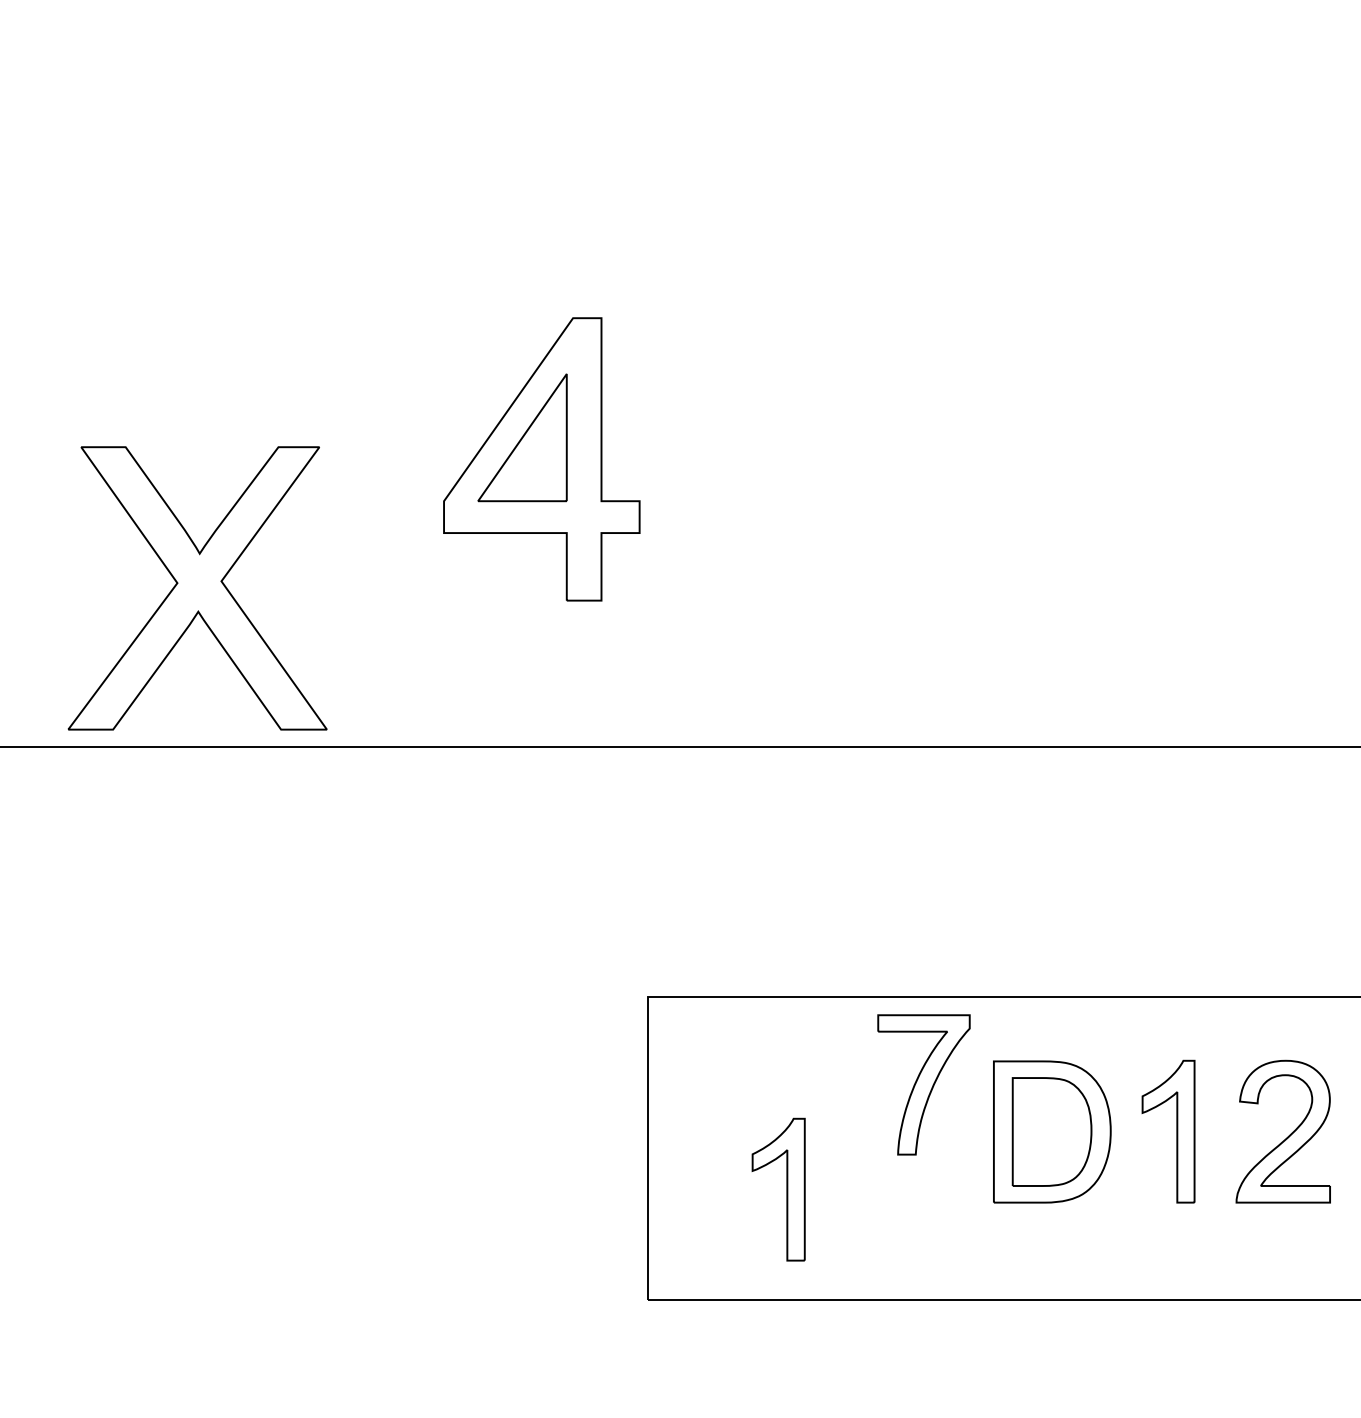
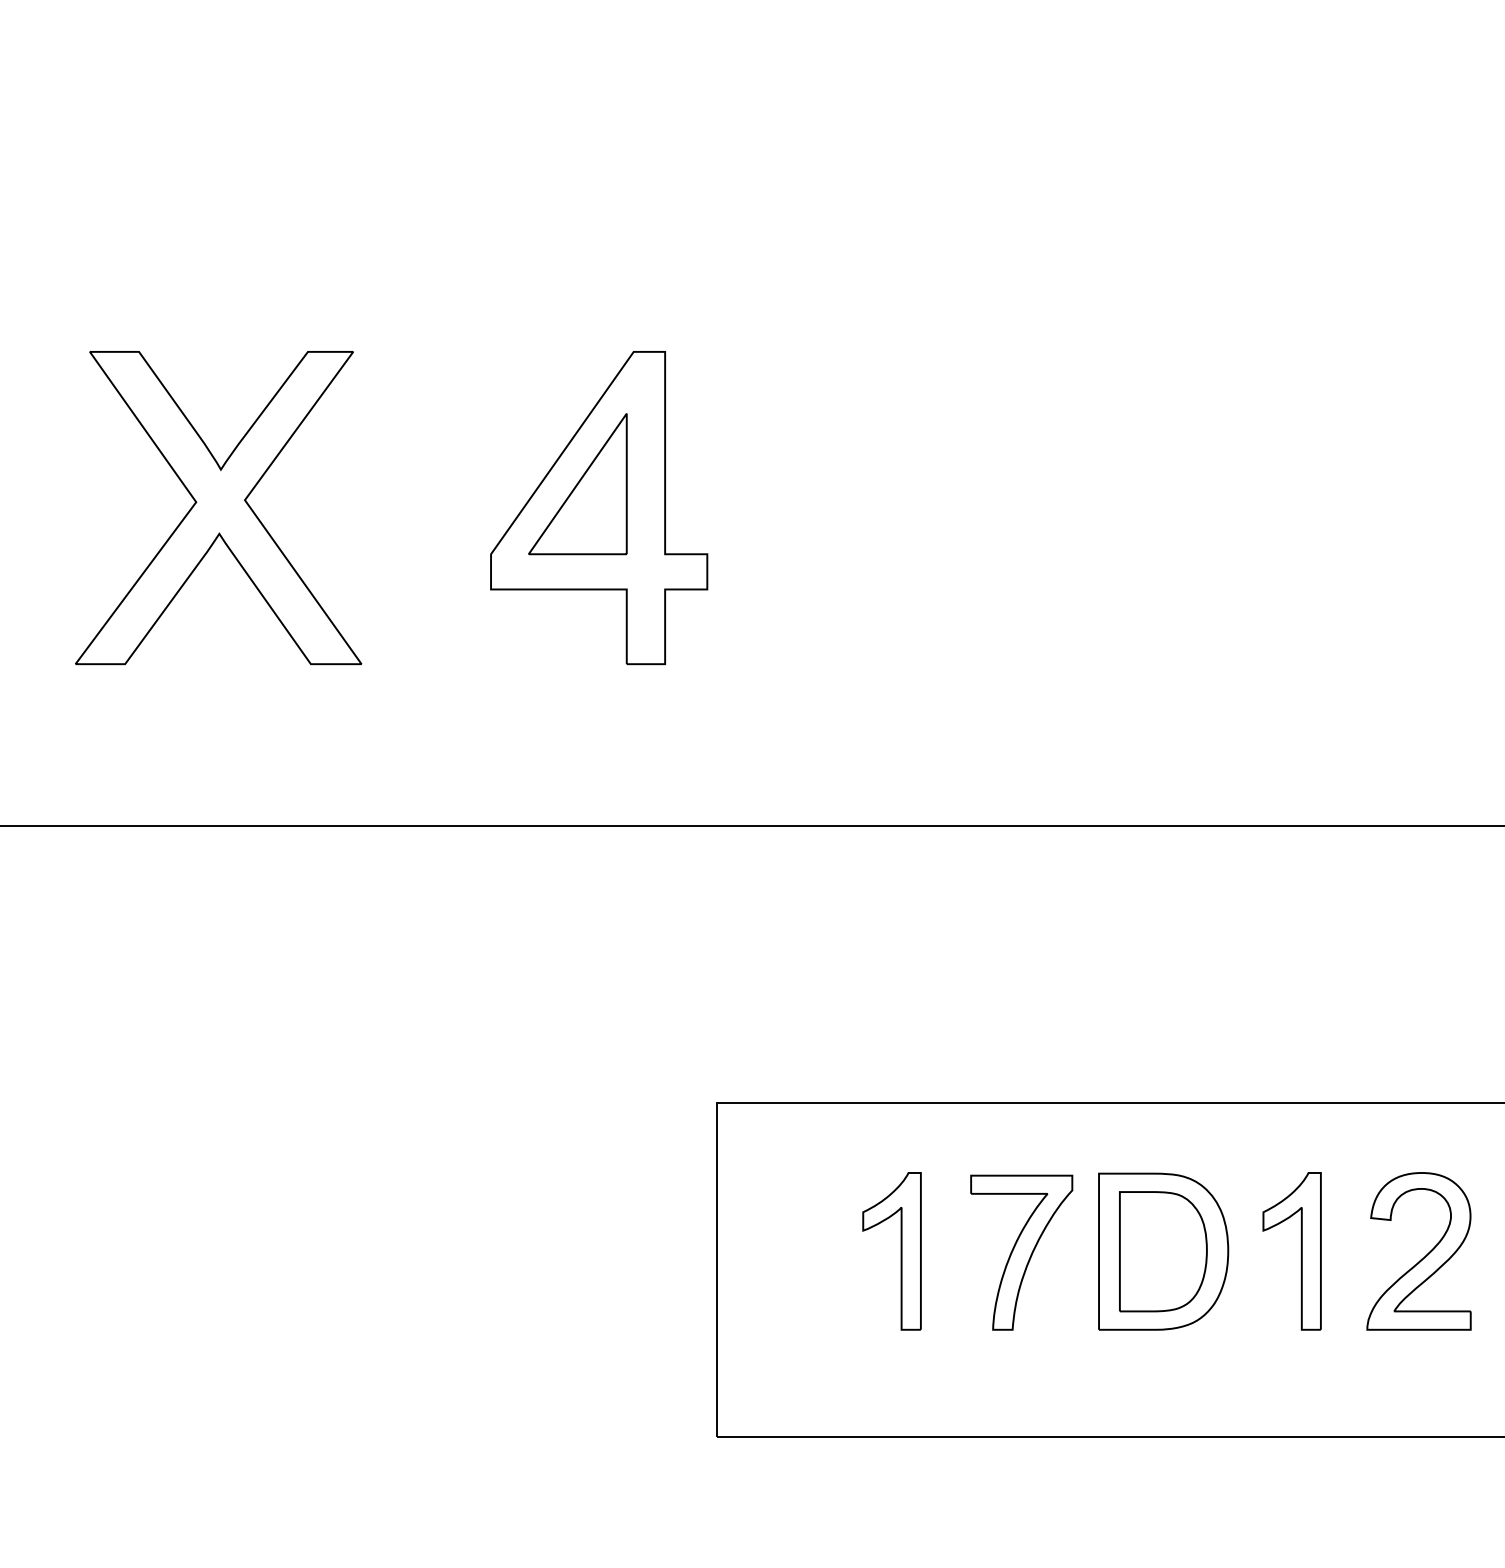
part: (197, 588) -> (218, 508), moved
part: (923, 1084) -> (1021, 1252), moved
part: (786, 1189) -> (900, 1251), moved

